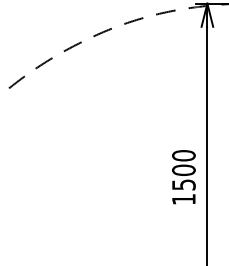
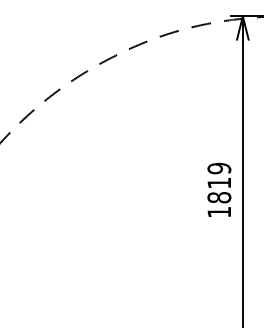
text: (184, 169) -> (219, 182), 1500 -> 1819

